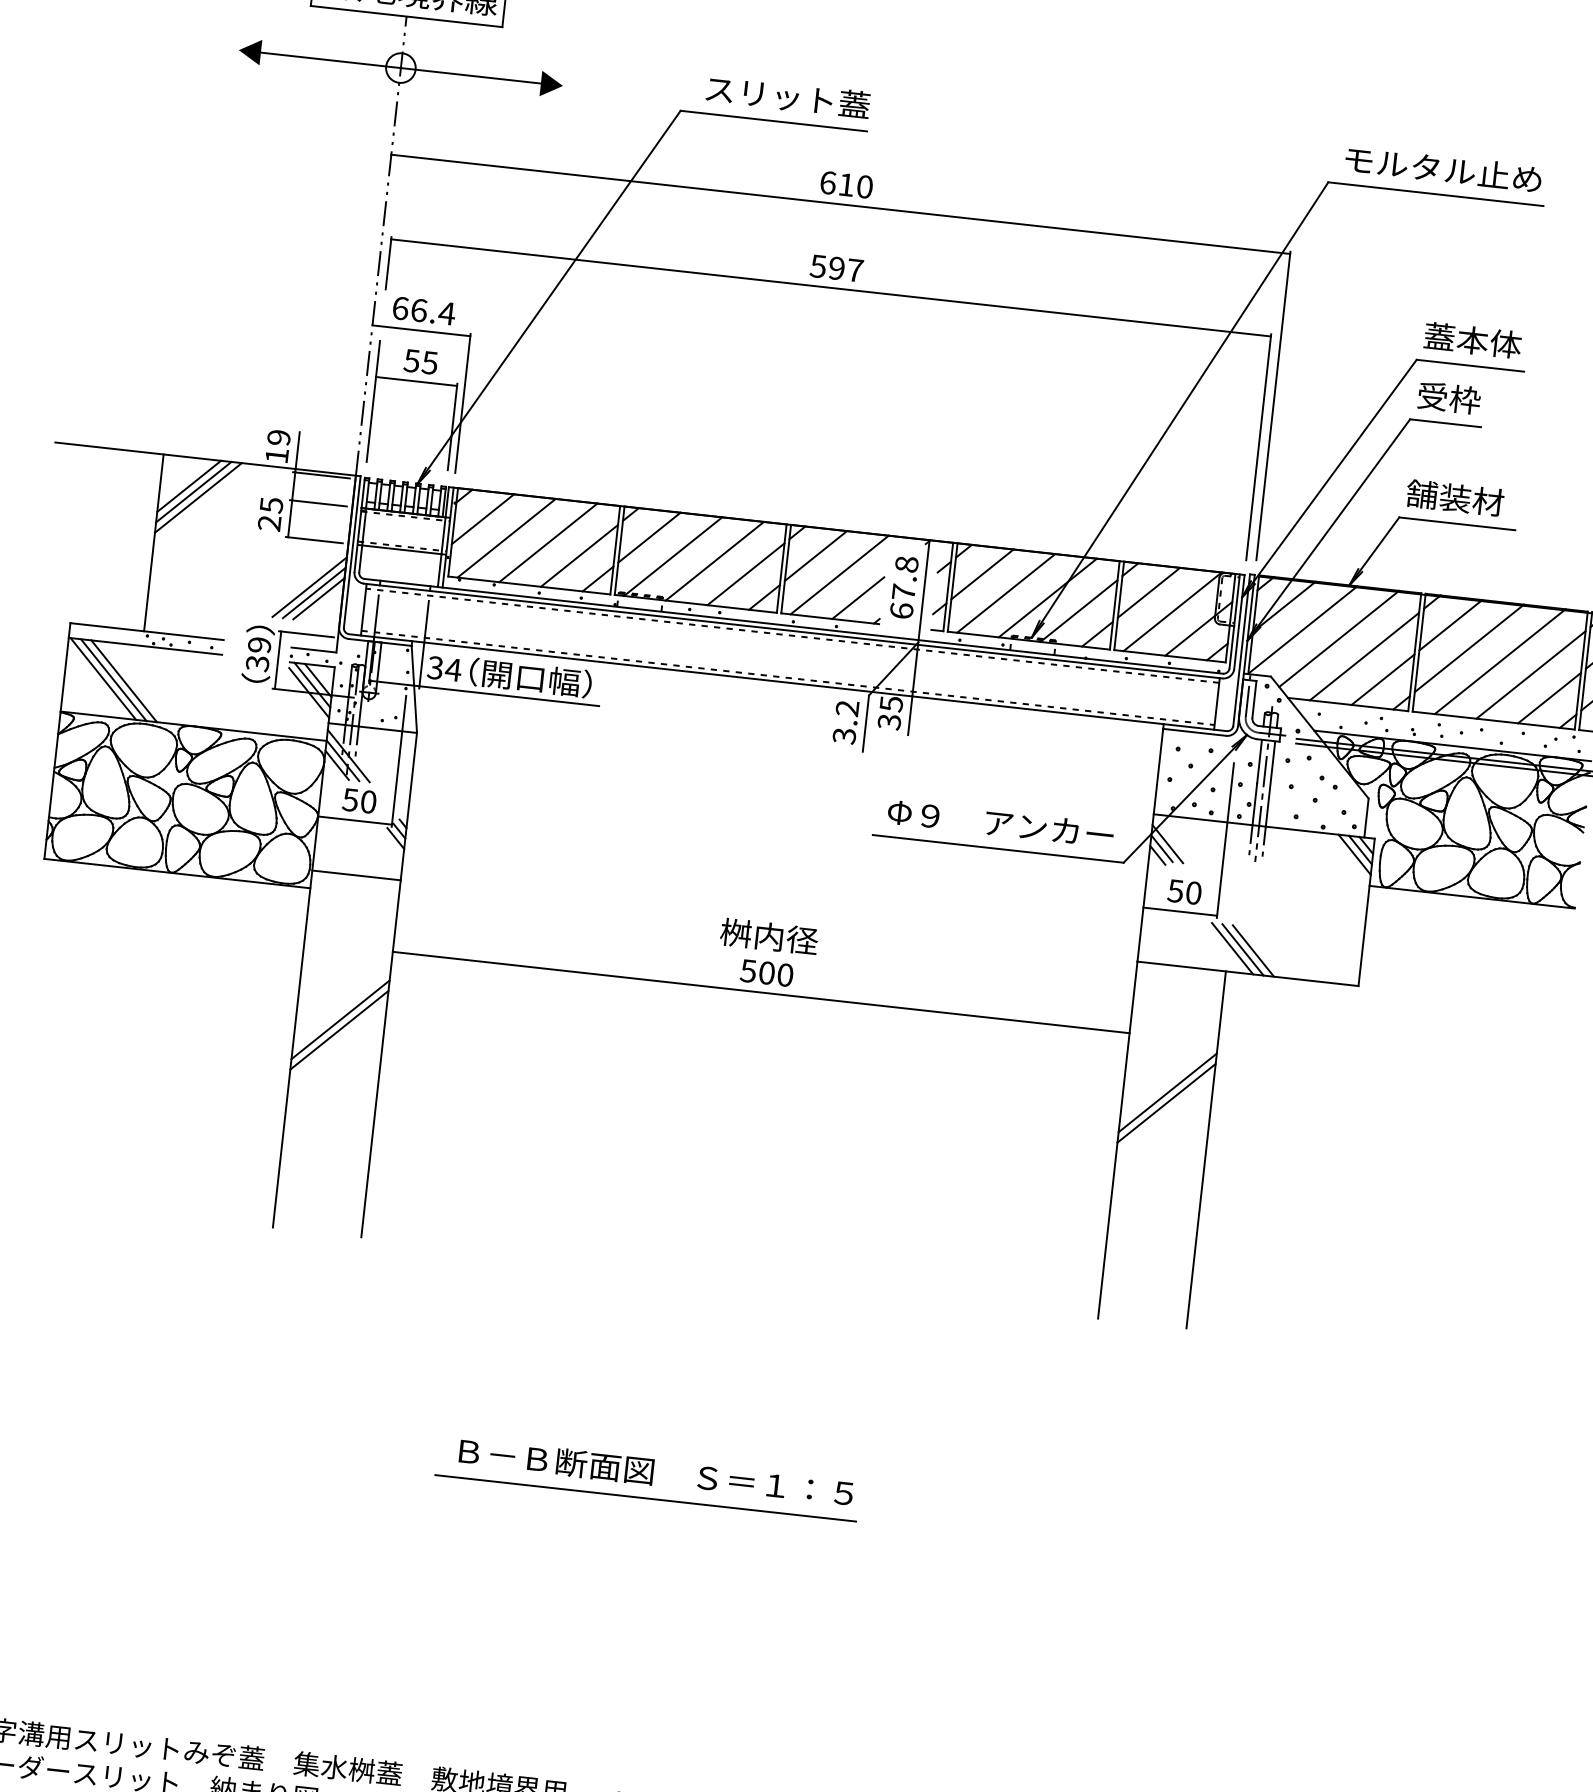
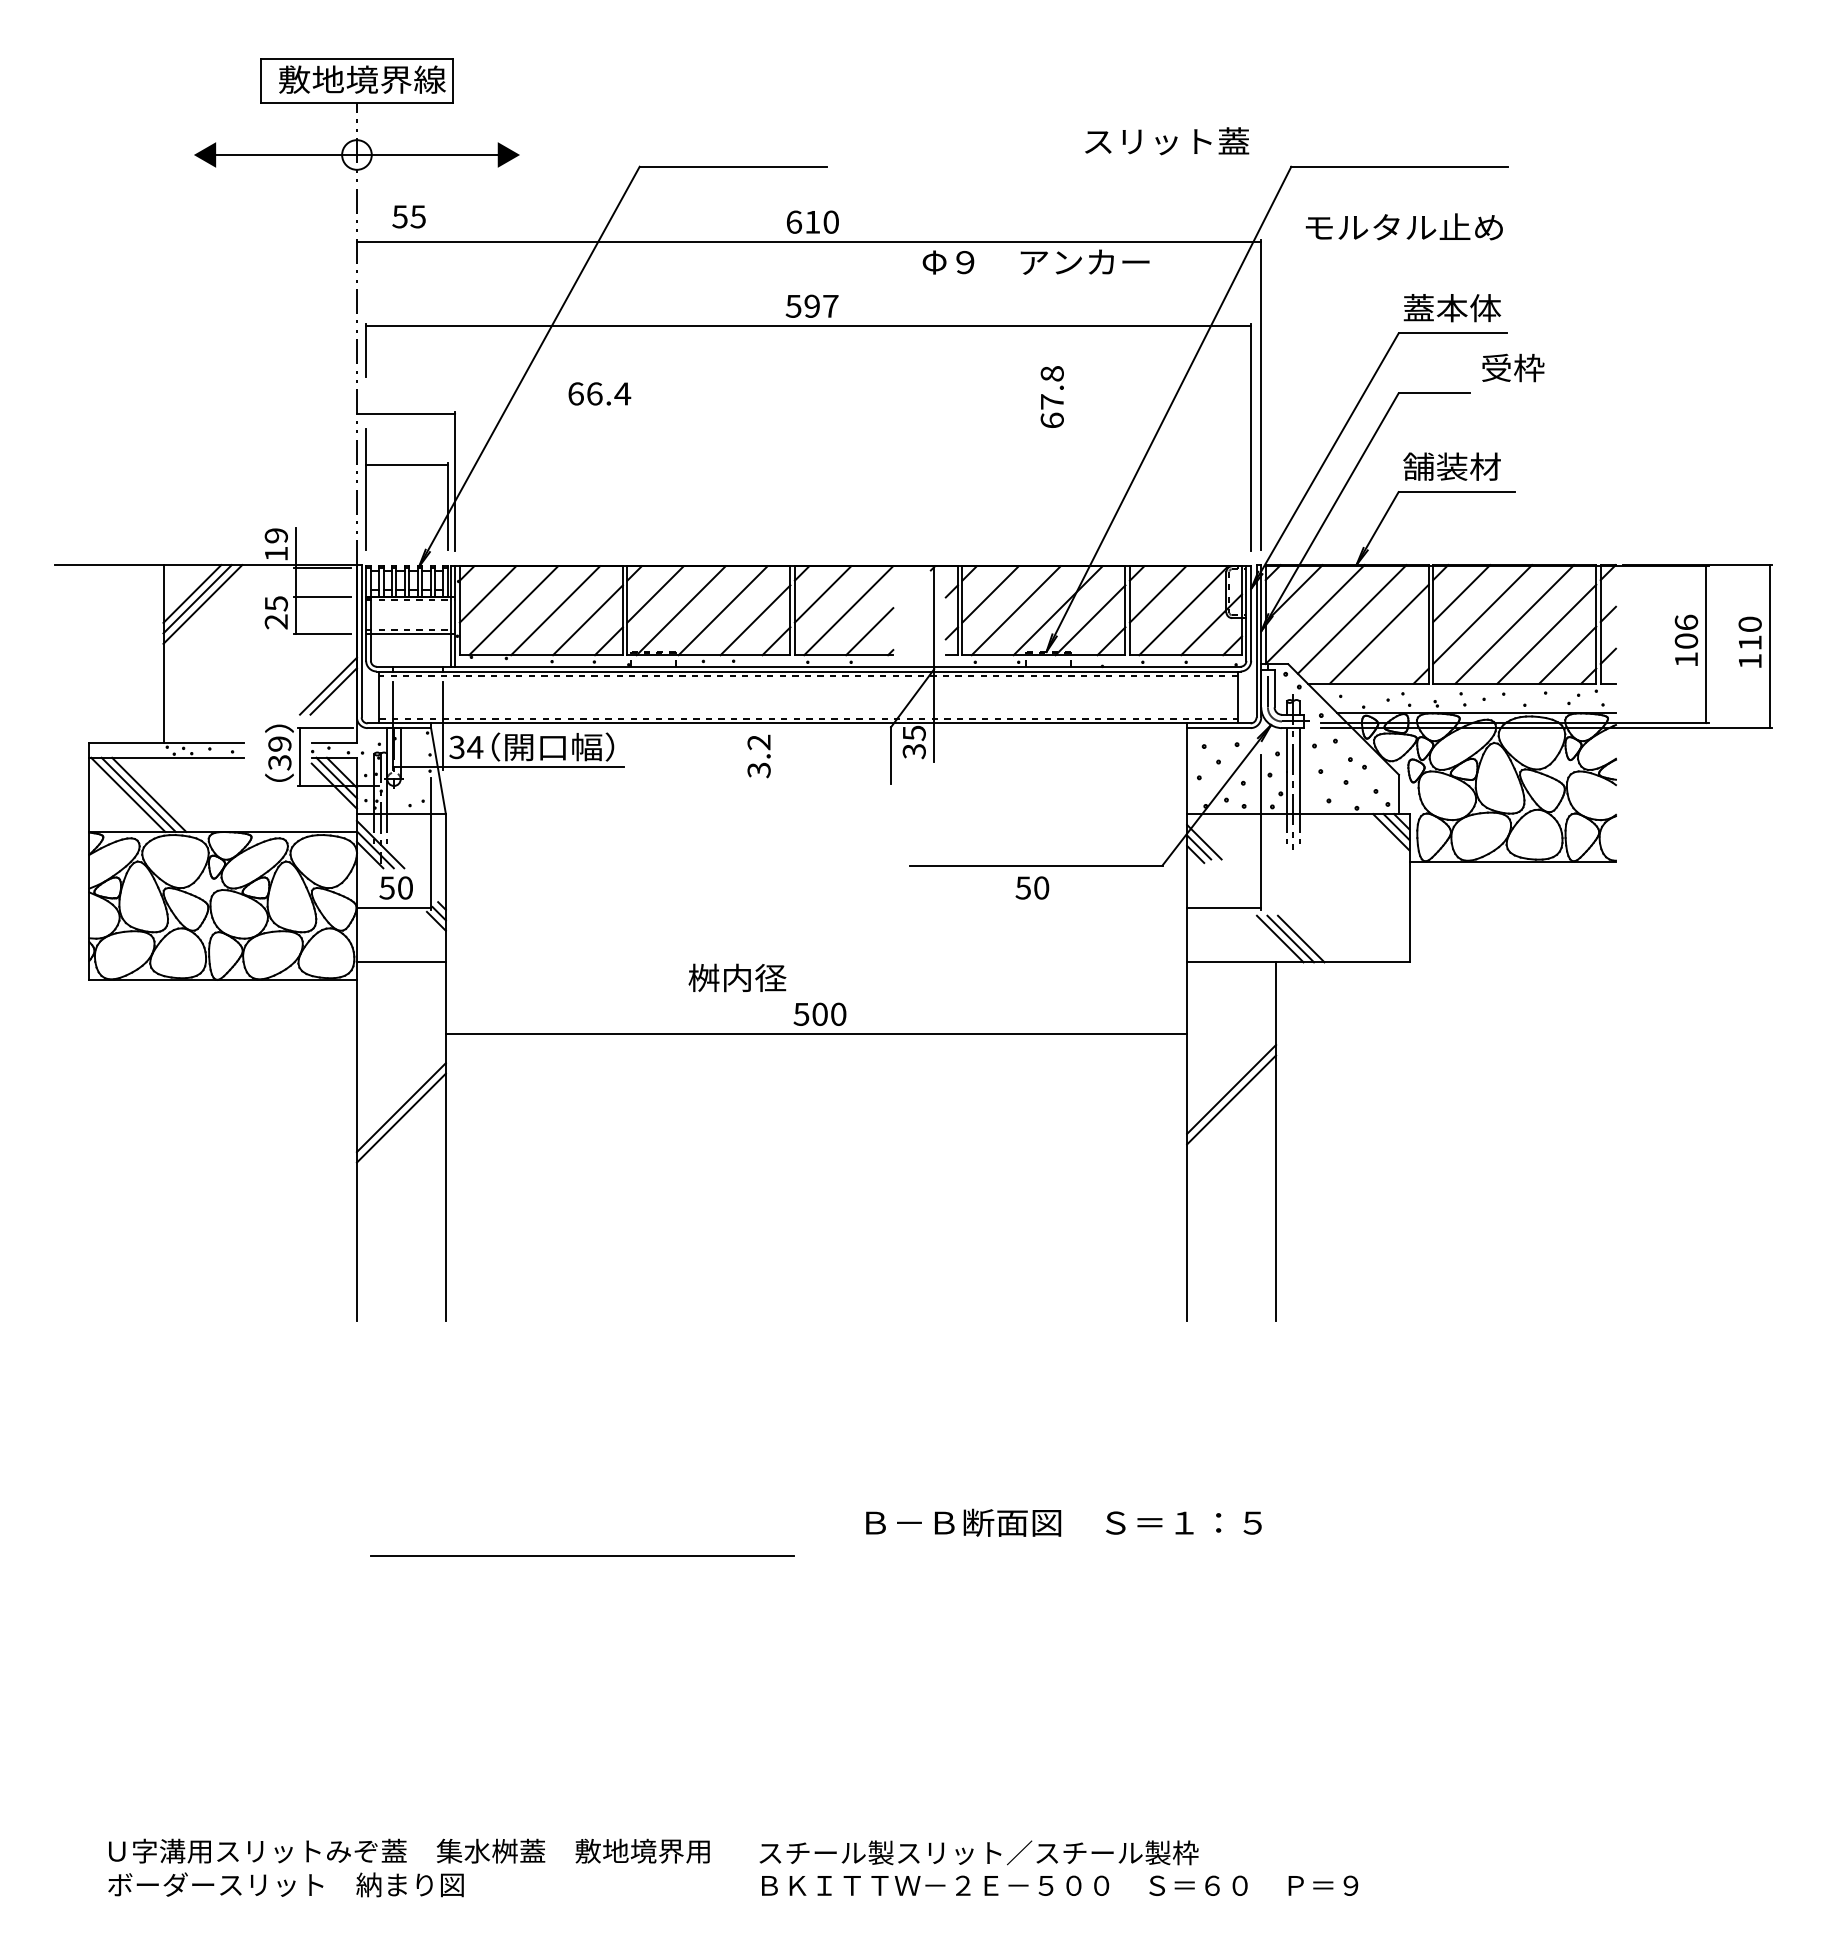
text: (788, 97) -> (1167, 141), moved
text: (1442, 168) -> (1403, 226), moved
text: (423, 310) -> (599, 393), moved
text: (420, 361) -> (408, 216), moved
text: (1449, 397) -> (1513, 367), moved
line: (309, 586) -> (322, 680), removed
text: (903, 586) -> (1051, 396), moved
line: (1382, 678) -> (1399, 654), removed
text: (845, 722) -> (758, 756), moved
text: (1000, 822) -> (1035, 261), moved
text: (1184, 891) -> (1032, 887), moved
text: (769, 936) -> (737, 977), moved
text: (655, 1472) -> (1063, 1522), moved
line: (646, 1498) -> (582, 1555), moved

